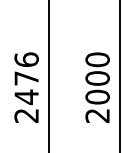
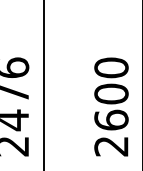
text: (97, 96) -> (111, 119), 2000 -> 2600

